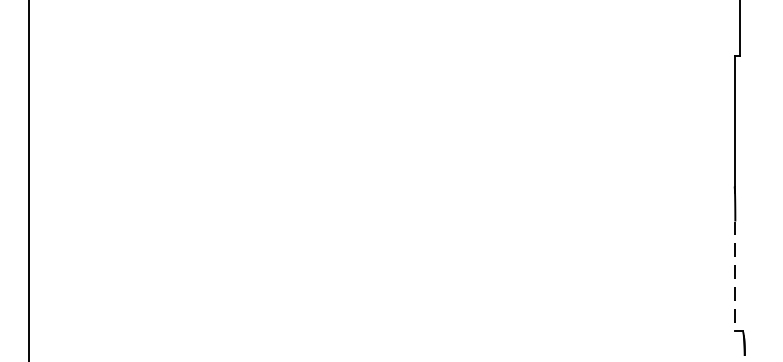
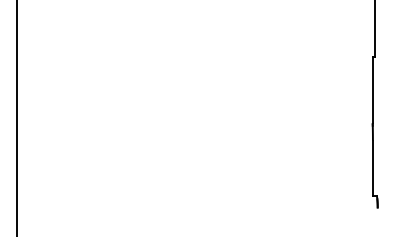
line: (734, 276) -> (372, 168), dashed -> solid

